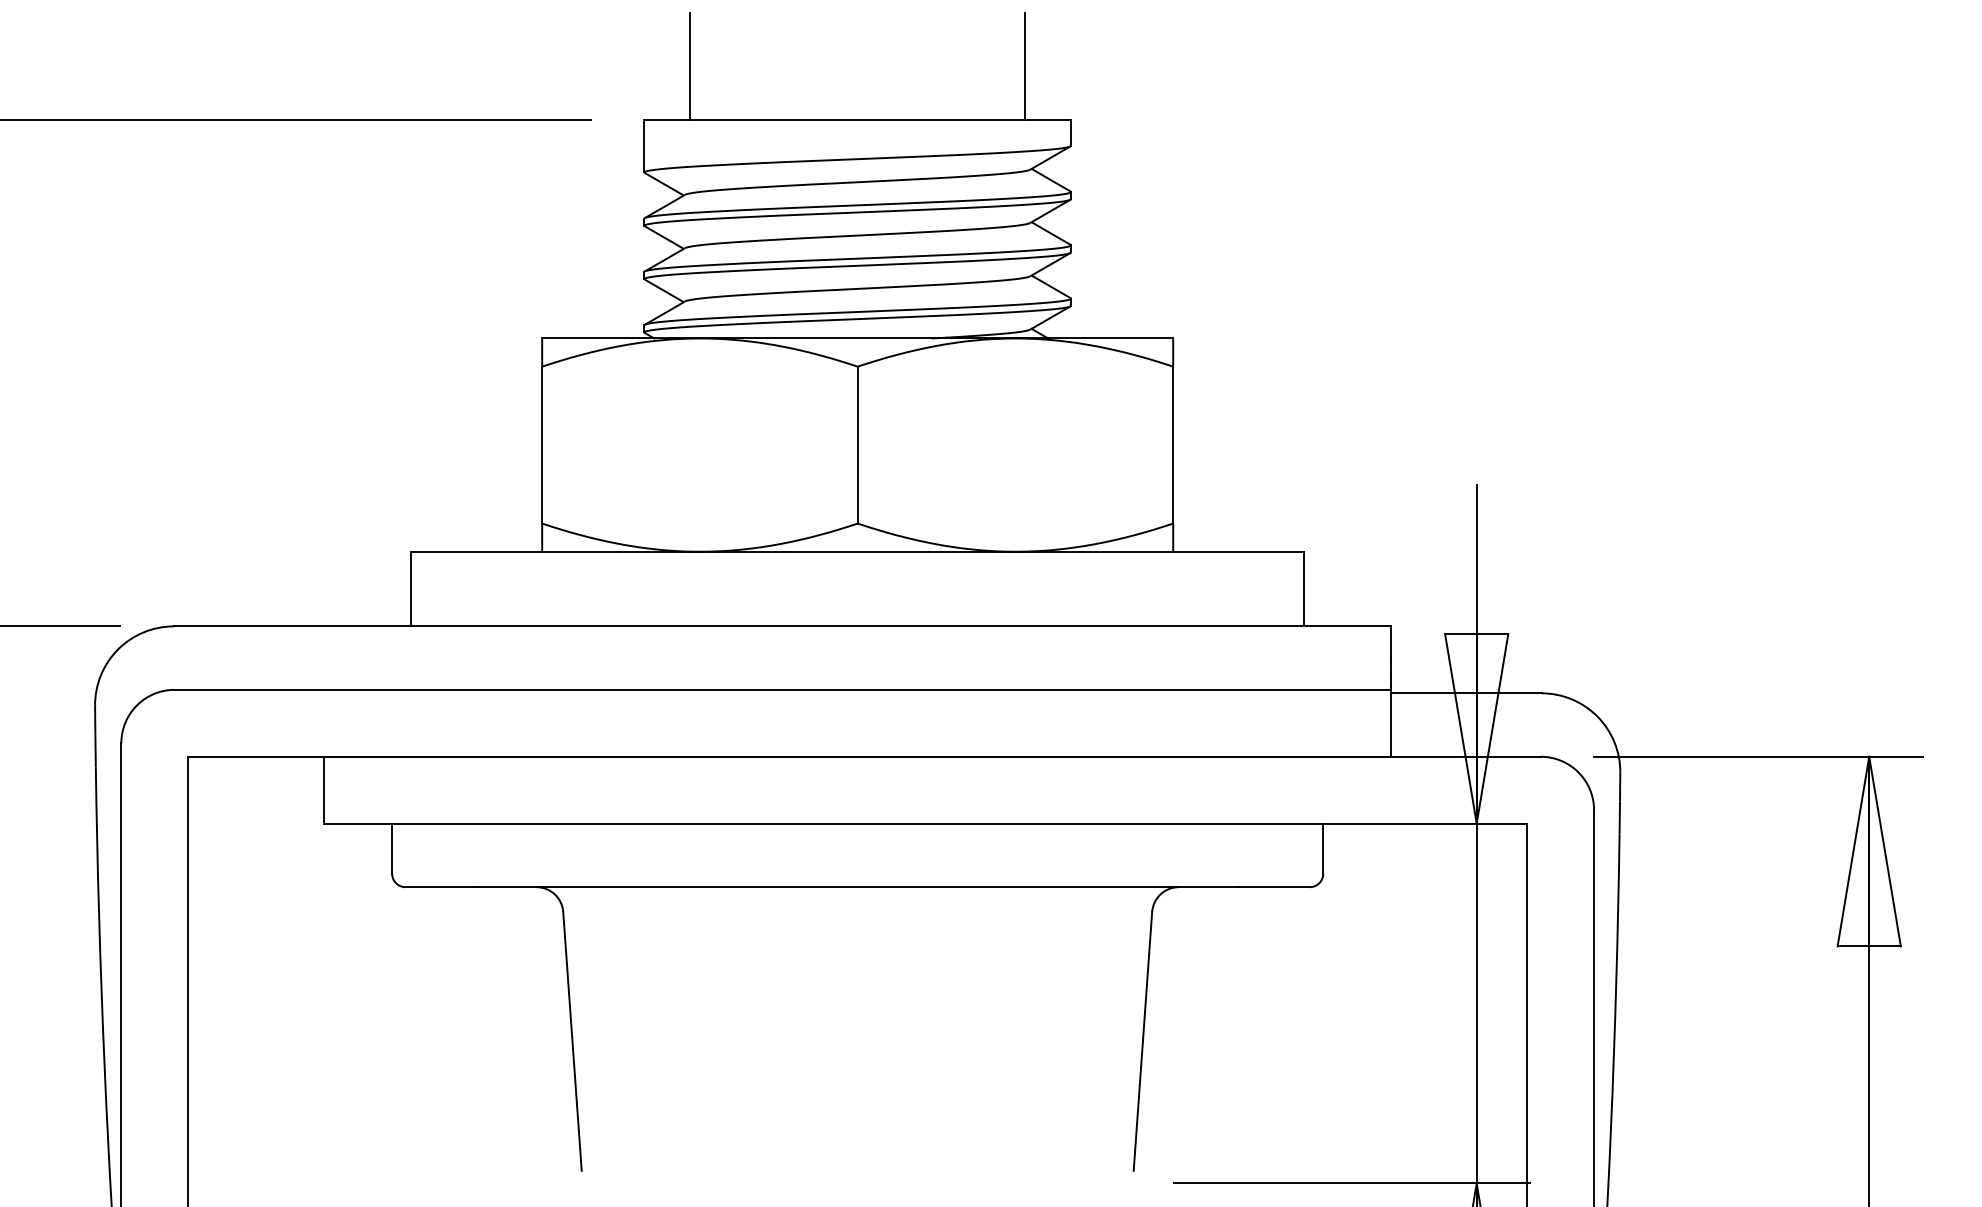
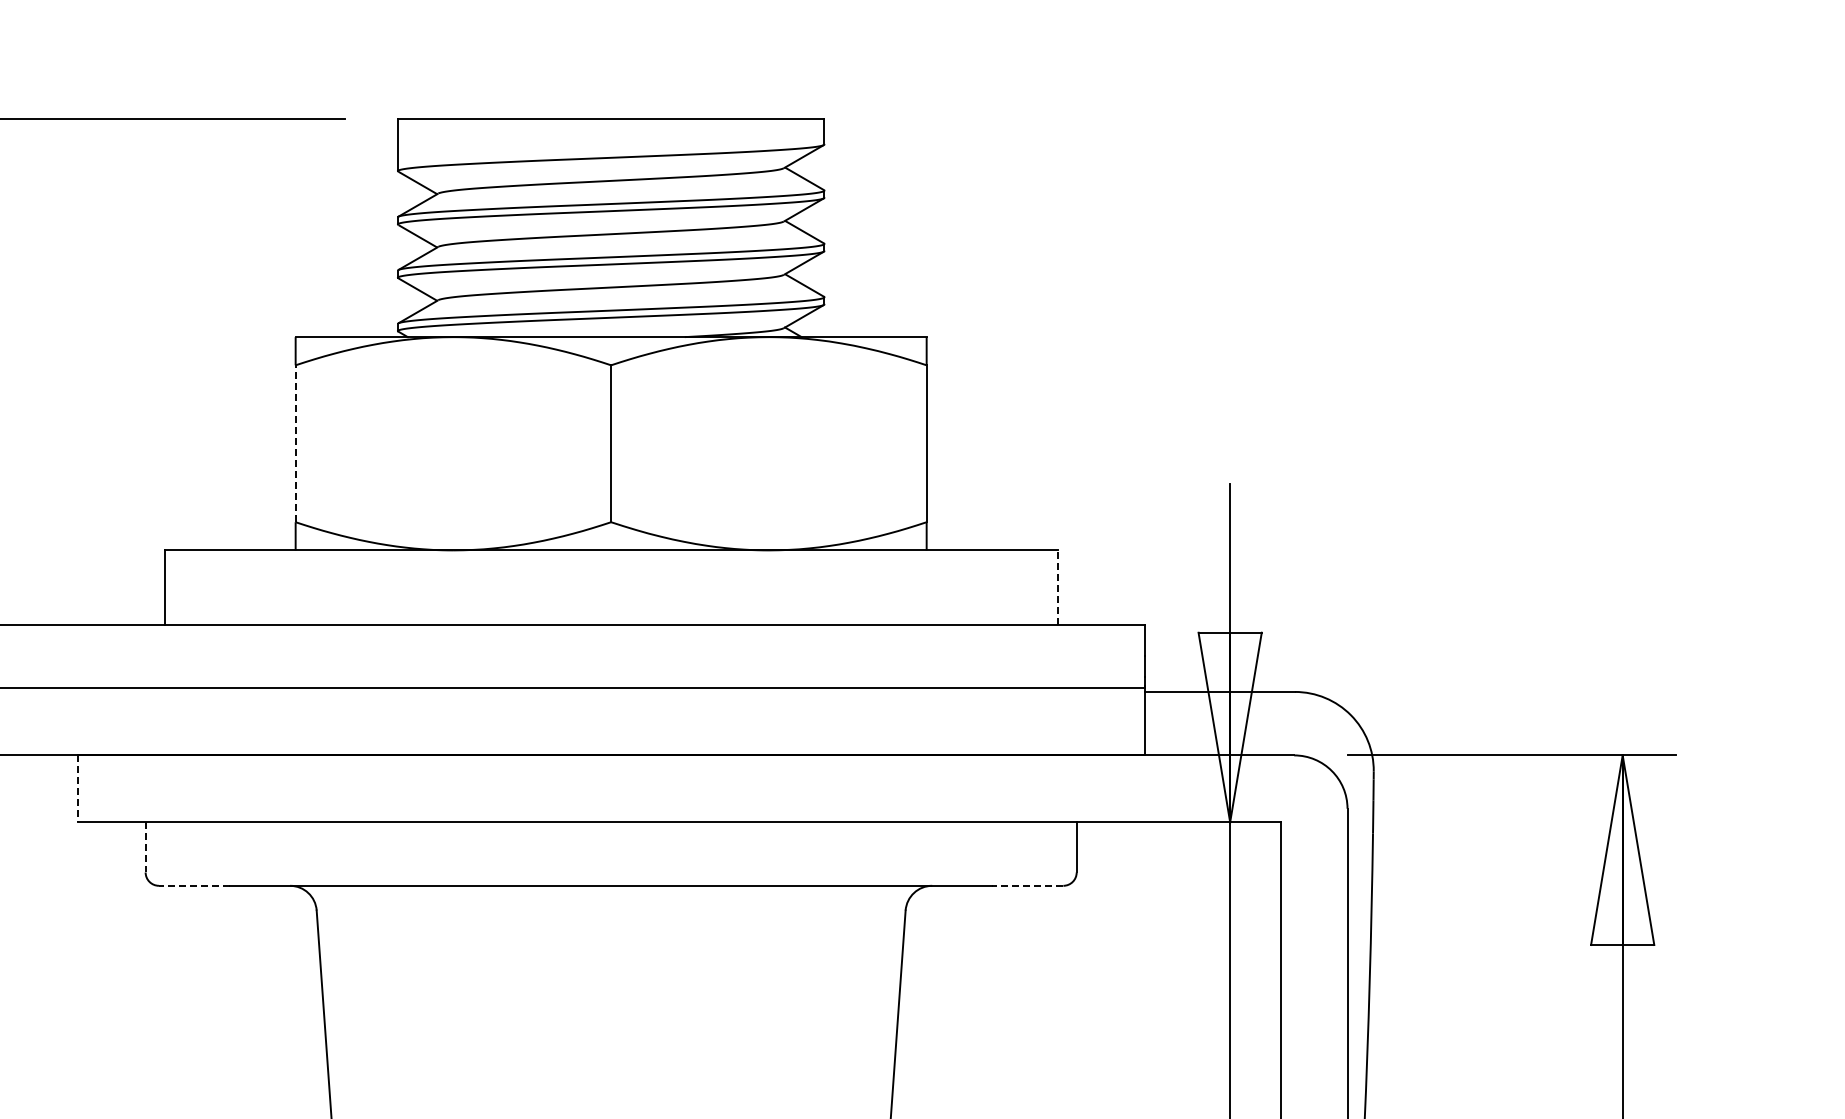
line: (690, 66) -> (443, 65), removed
line: (1024, 66) -> (777, 65), removed
line: (542, 444) -> (295, 443), solid -> dashed
line: (1304, 588) -> (1057, 587), solid -> dashed
line: (324, 790) -> (77, 789), solid -> dashed
line: (392, 849) -> (145, 848), solid -> dashed
line: (441, 887) -> (194, 886), solid -> dashed
line: (1274, 887) -> (1027, 886), solid -> dashed

